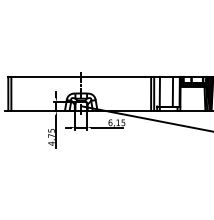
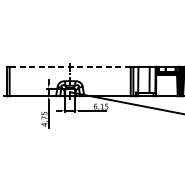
line: (81, 76) -> (70, 66), solid -> dashed

